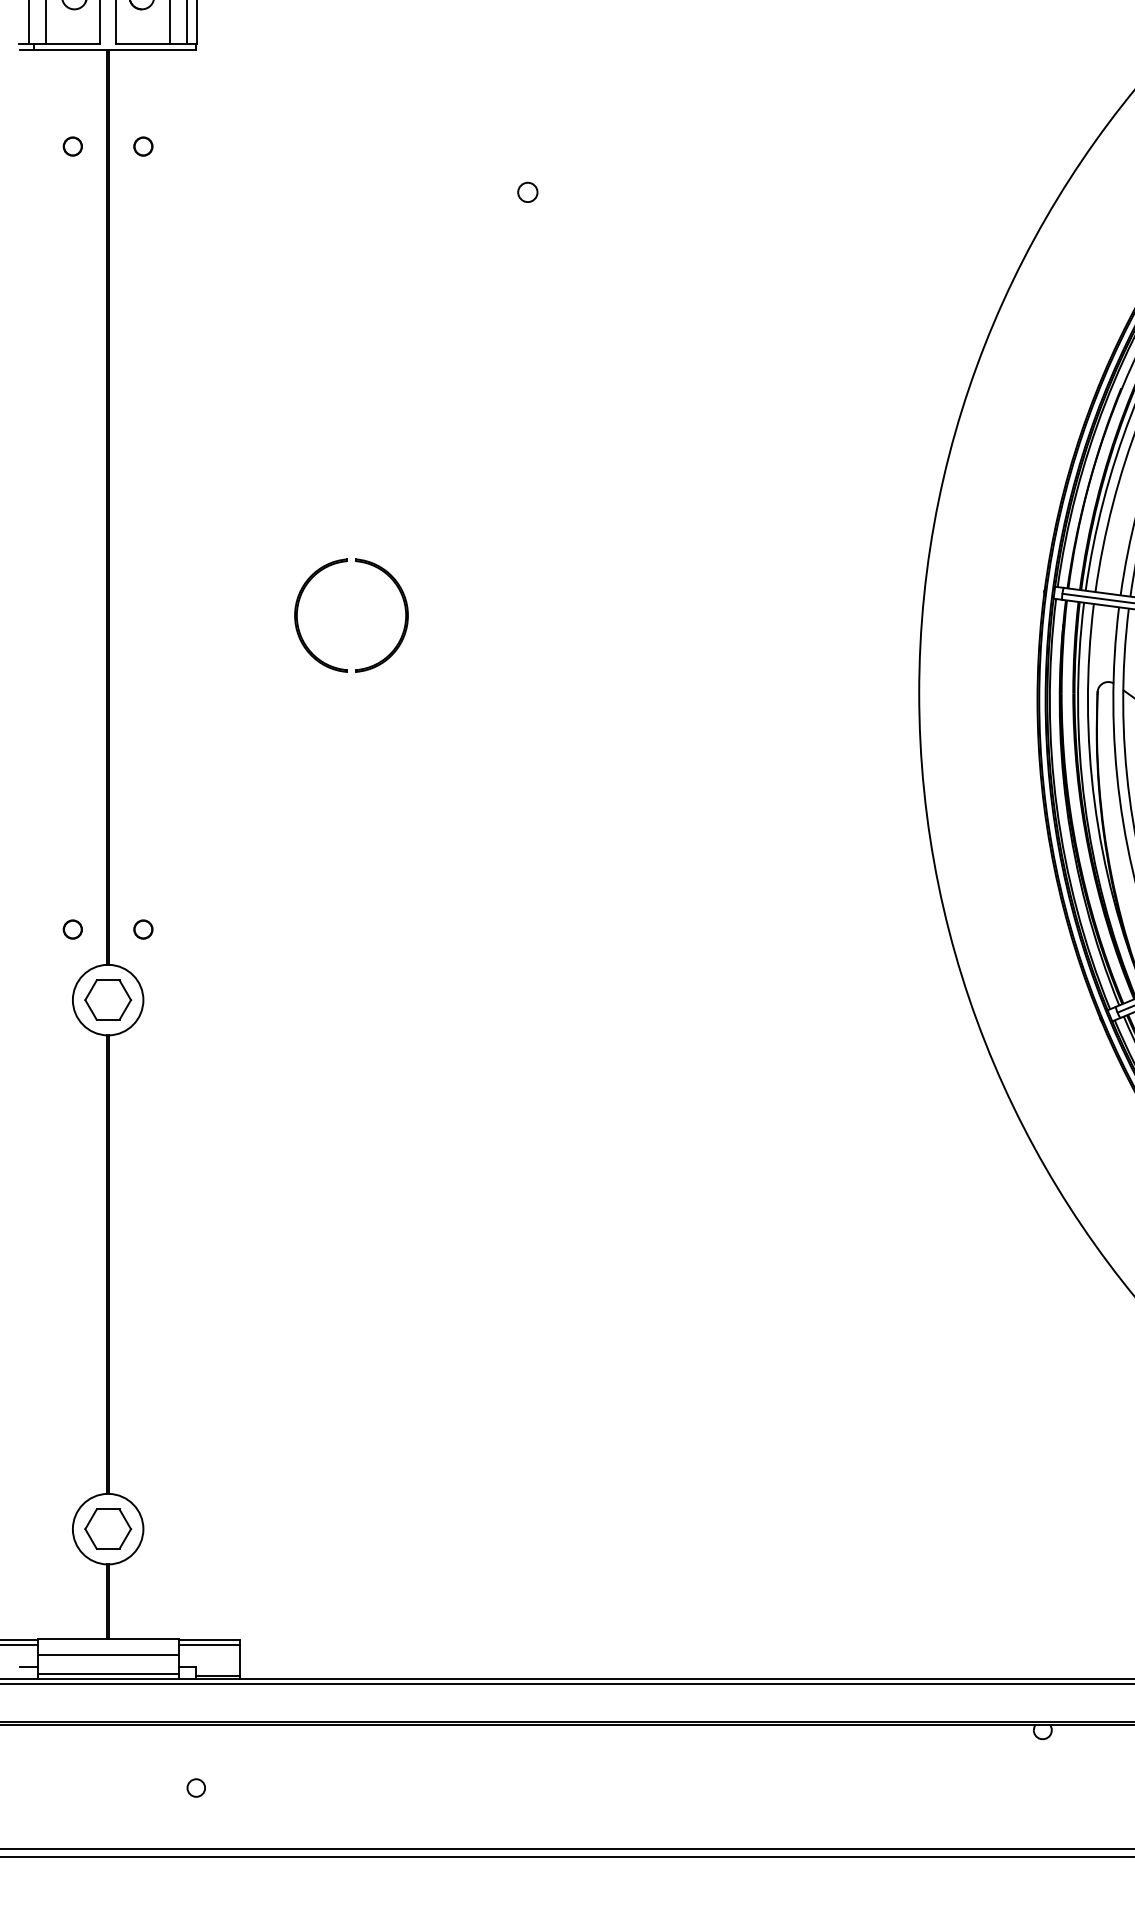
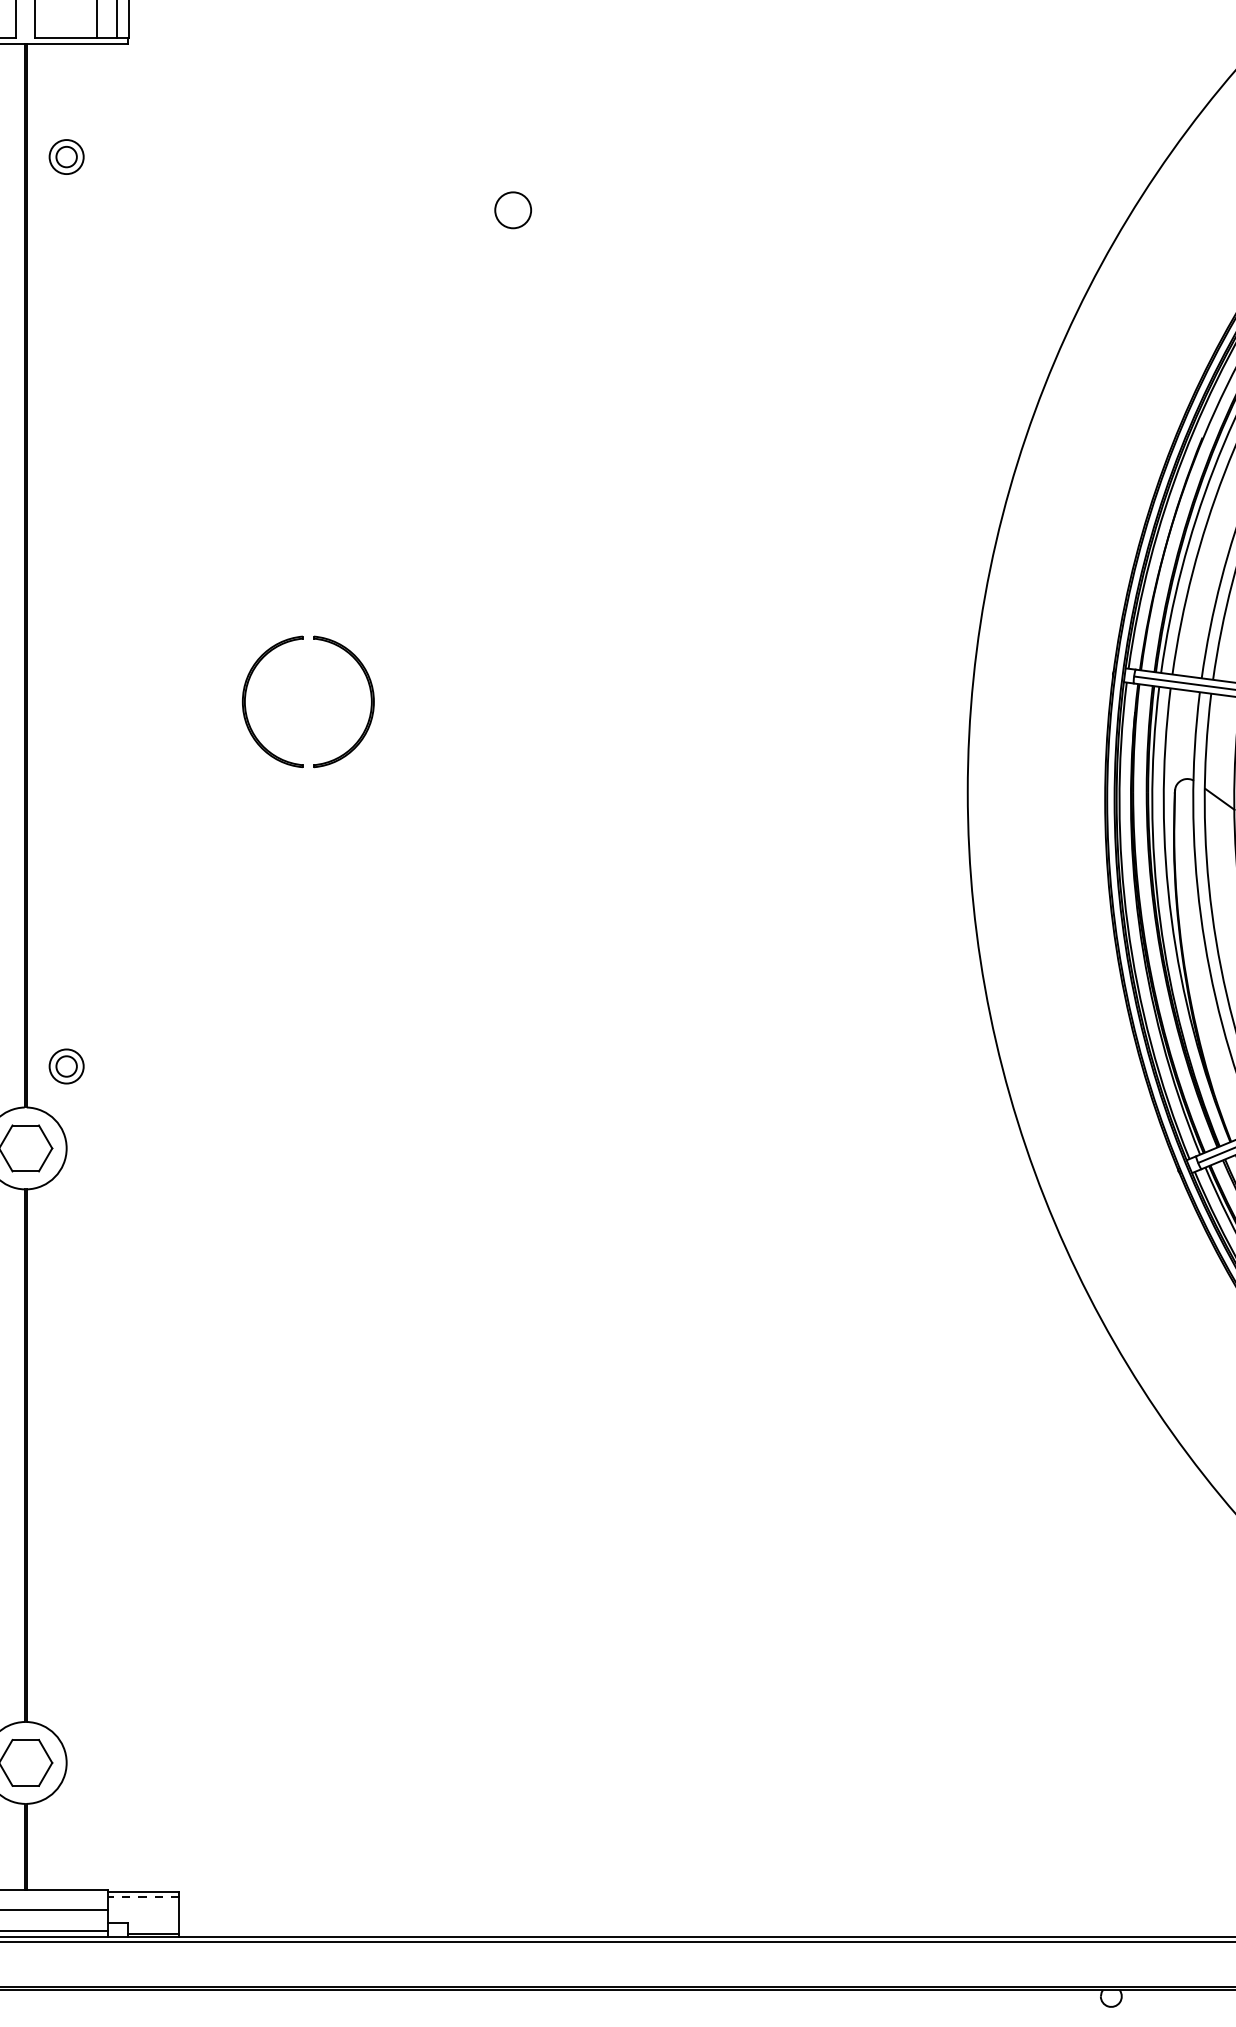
circle: (143, 146) -> (66, 156), size x1.6
circle: (527, 192) -> (512, 210), size x1.6
circle: (143, 929) -> (66, 1066), size x1.6
line: (209, 1644) -> (143, 1896), solid -> dashed

